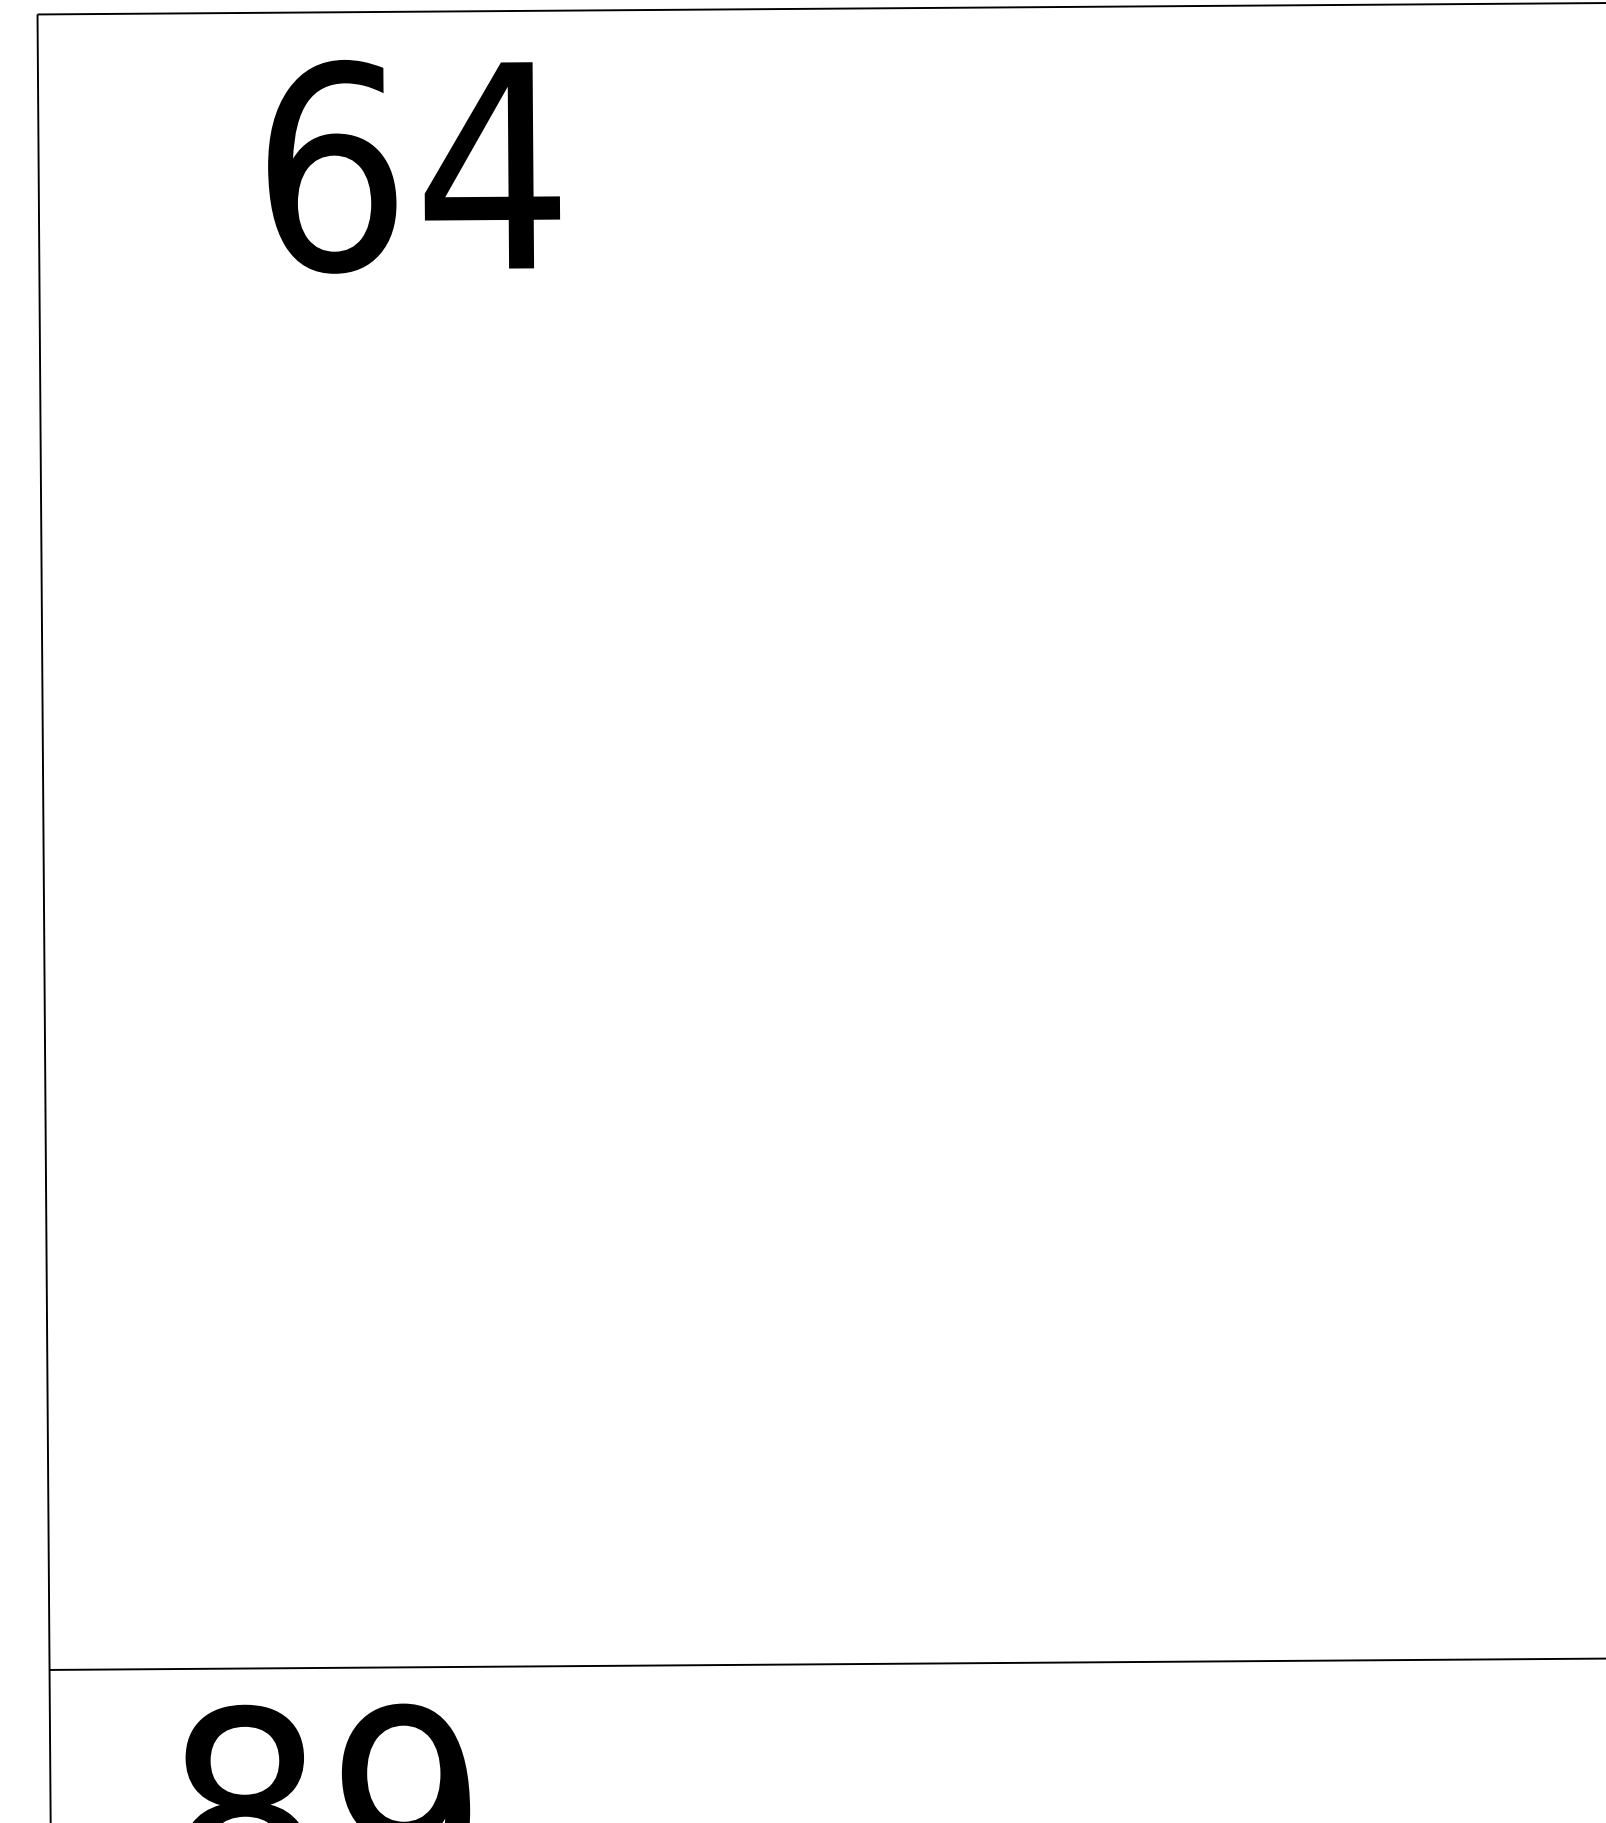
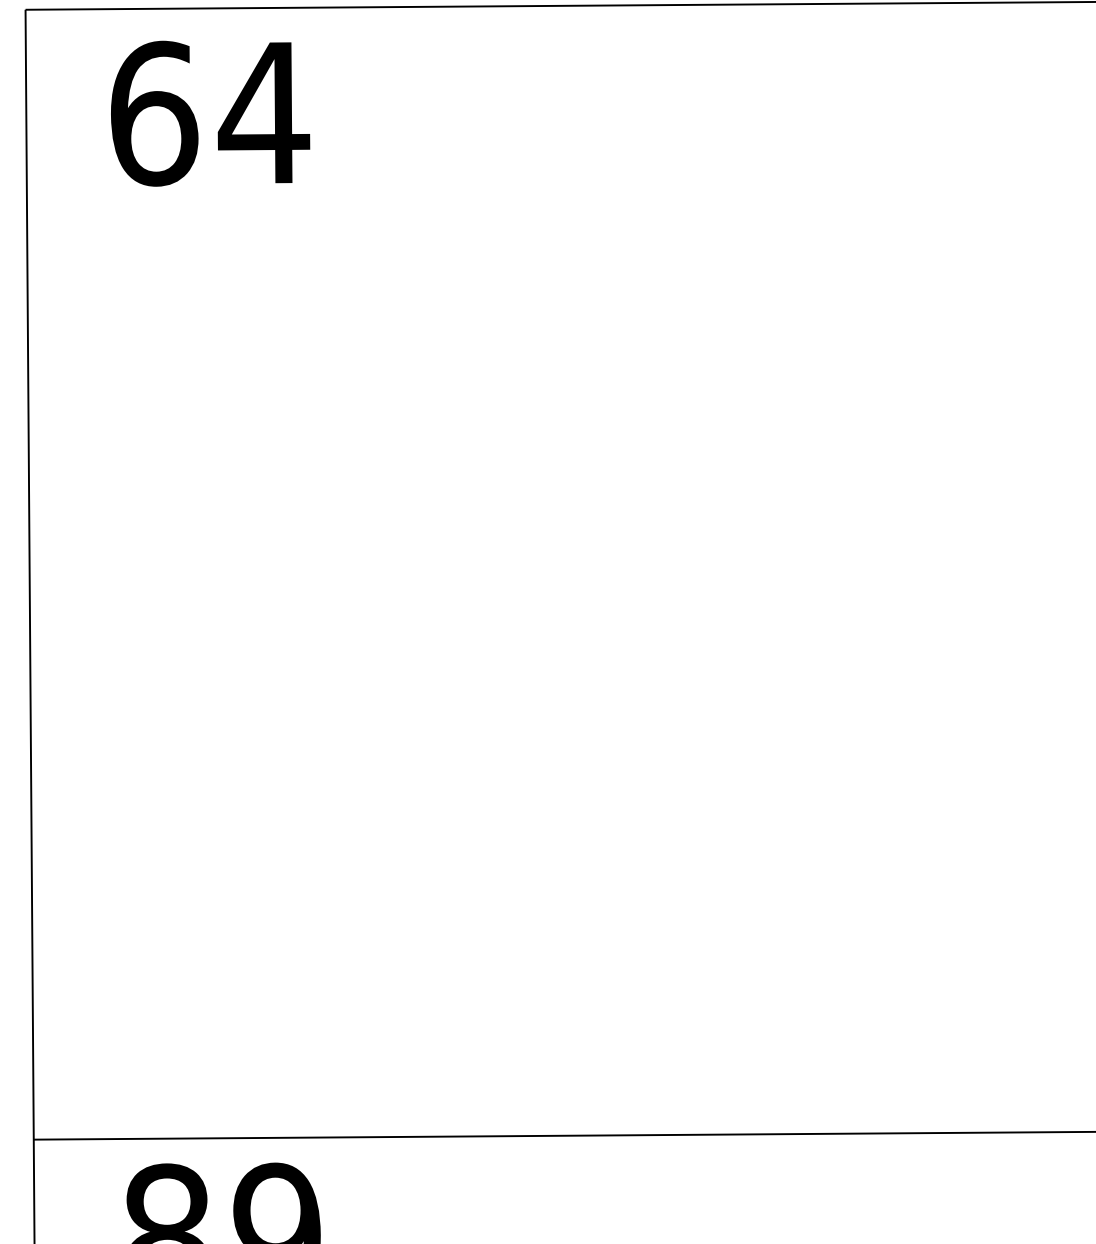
text: (413, 166) -> (210, 113), moved

